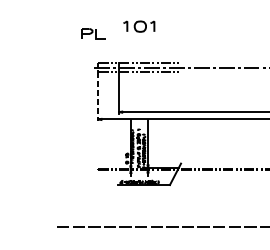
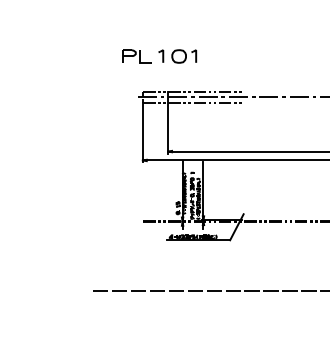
part: (139, 26) -> (177, 56), moved
line: (97, 96) -> (142, 132), dashed -> solid

